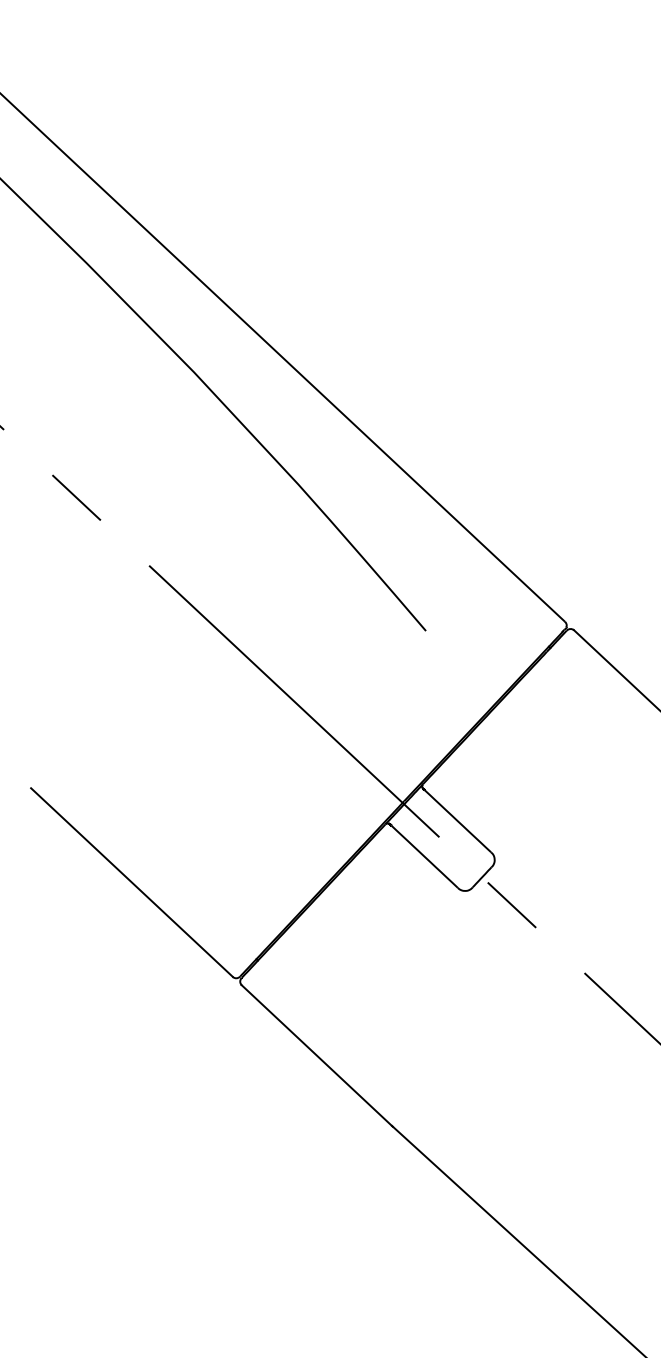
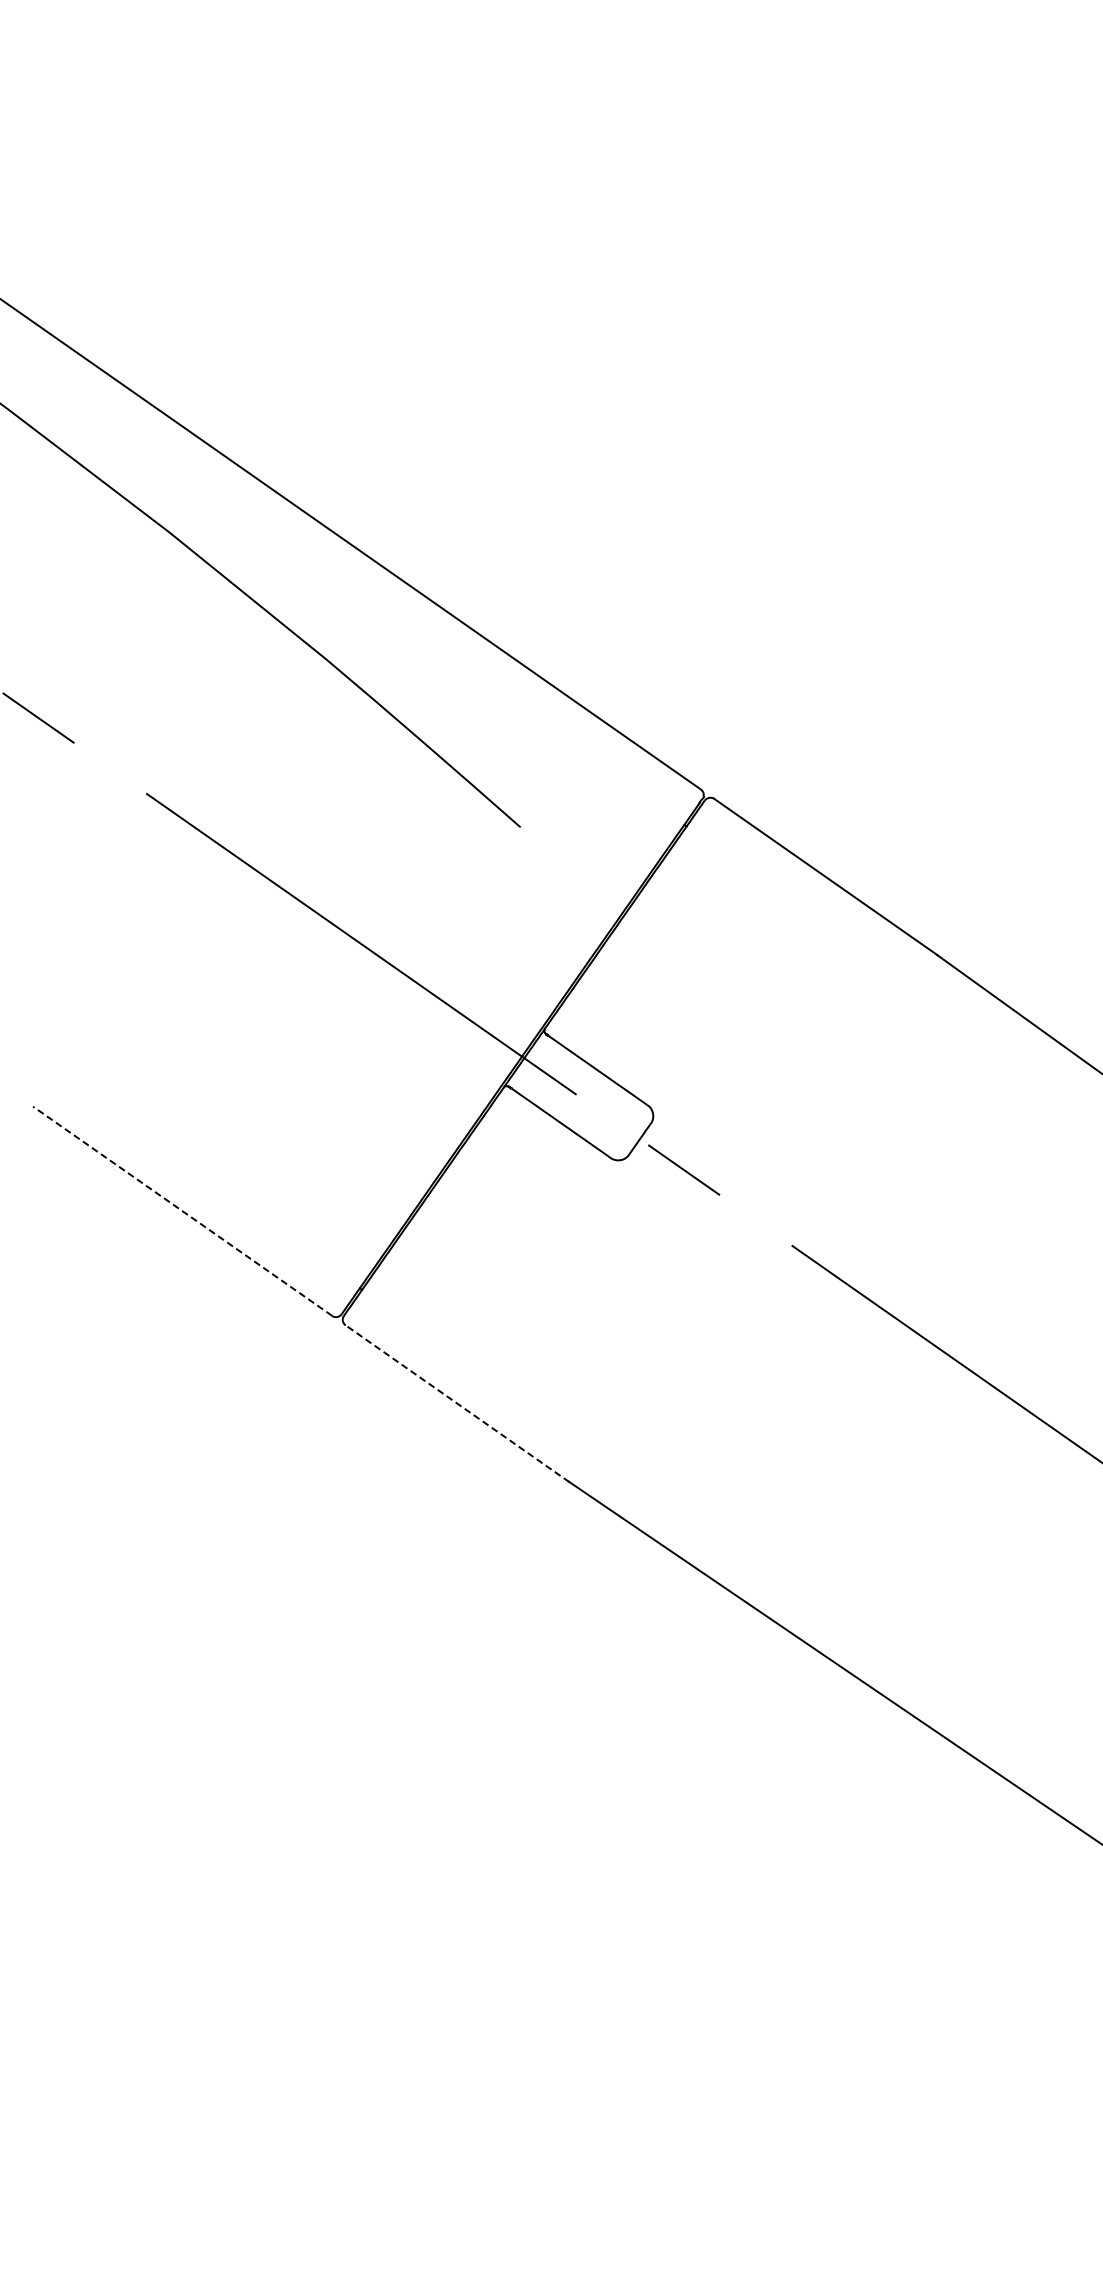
line: (131, 881) -> (182, 1210), solid -> dashed
line: (317, 1055) -> (457, 1403), solid -> dashed

